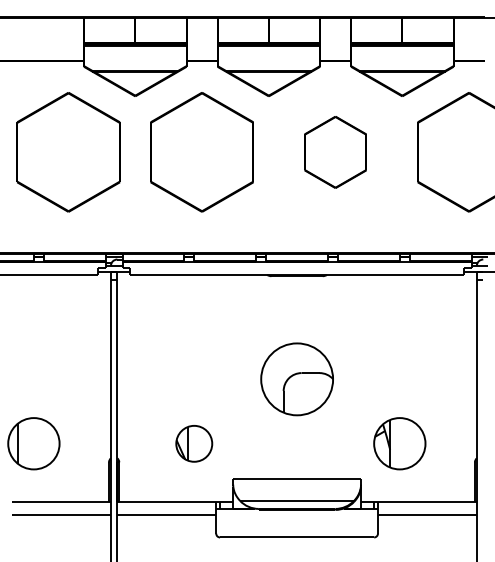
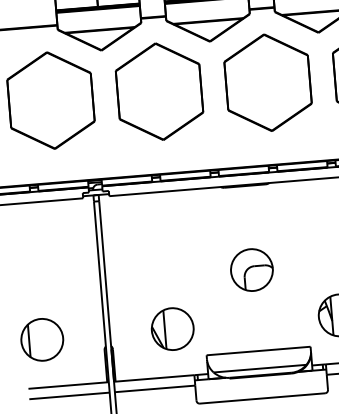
part: (335, 152) -> (267, 82), size x1.67
part: (296, 379) -> (251, 270), size x0.71
part: (193, 443) -> (172, 328), size x1.43

